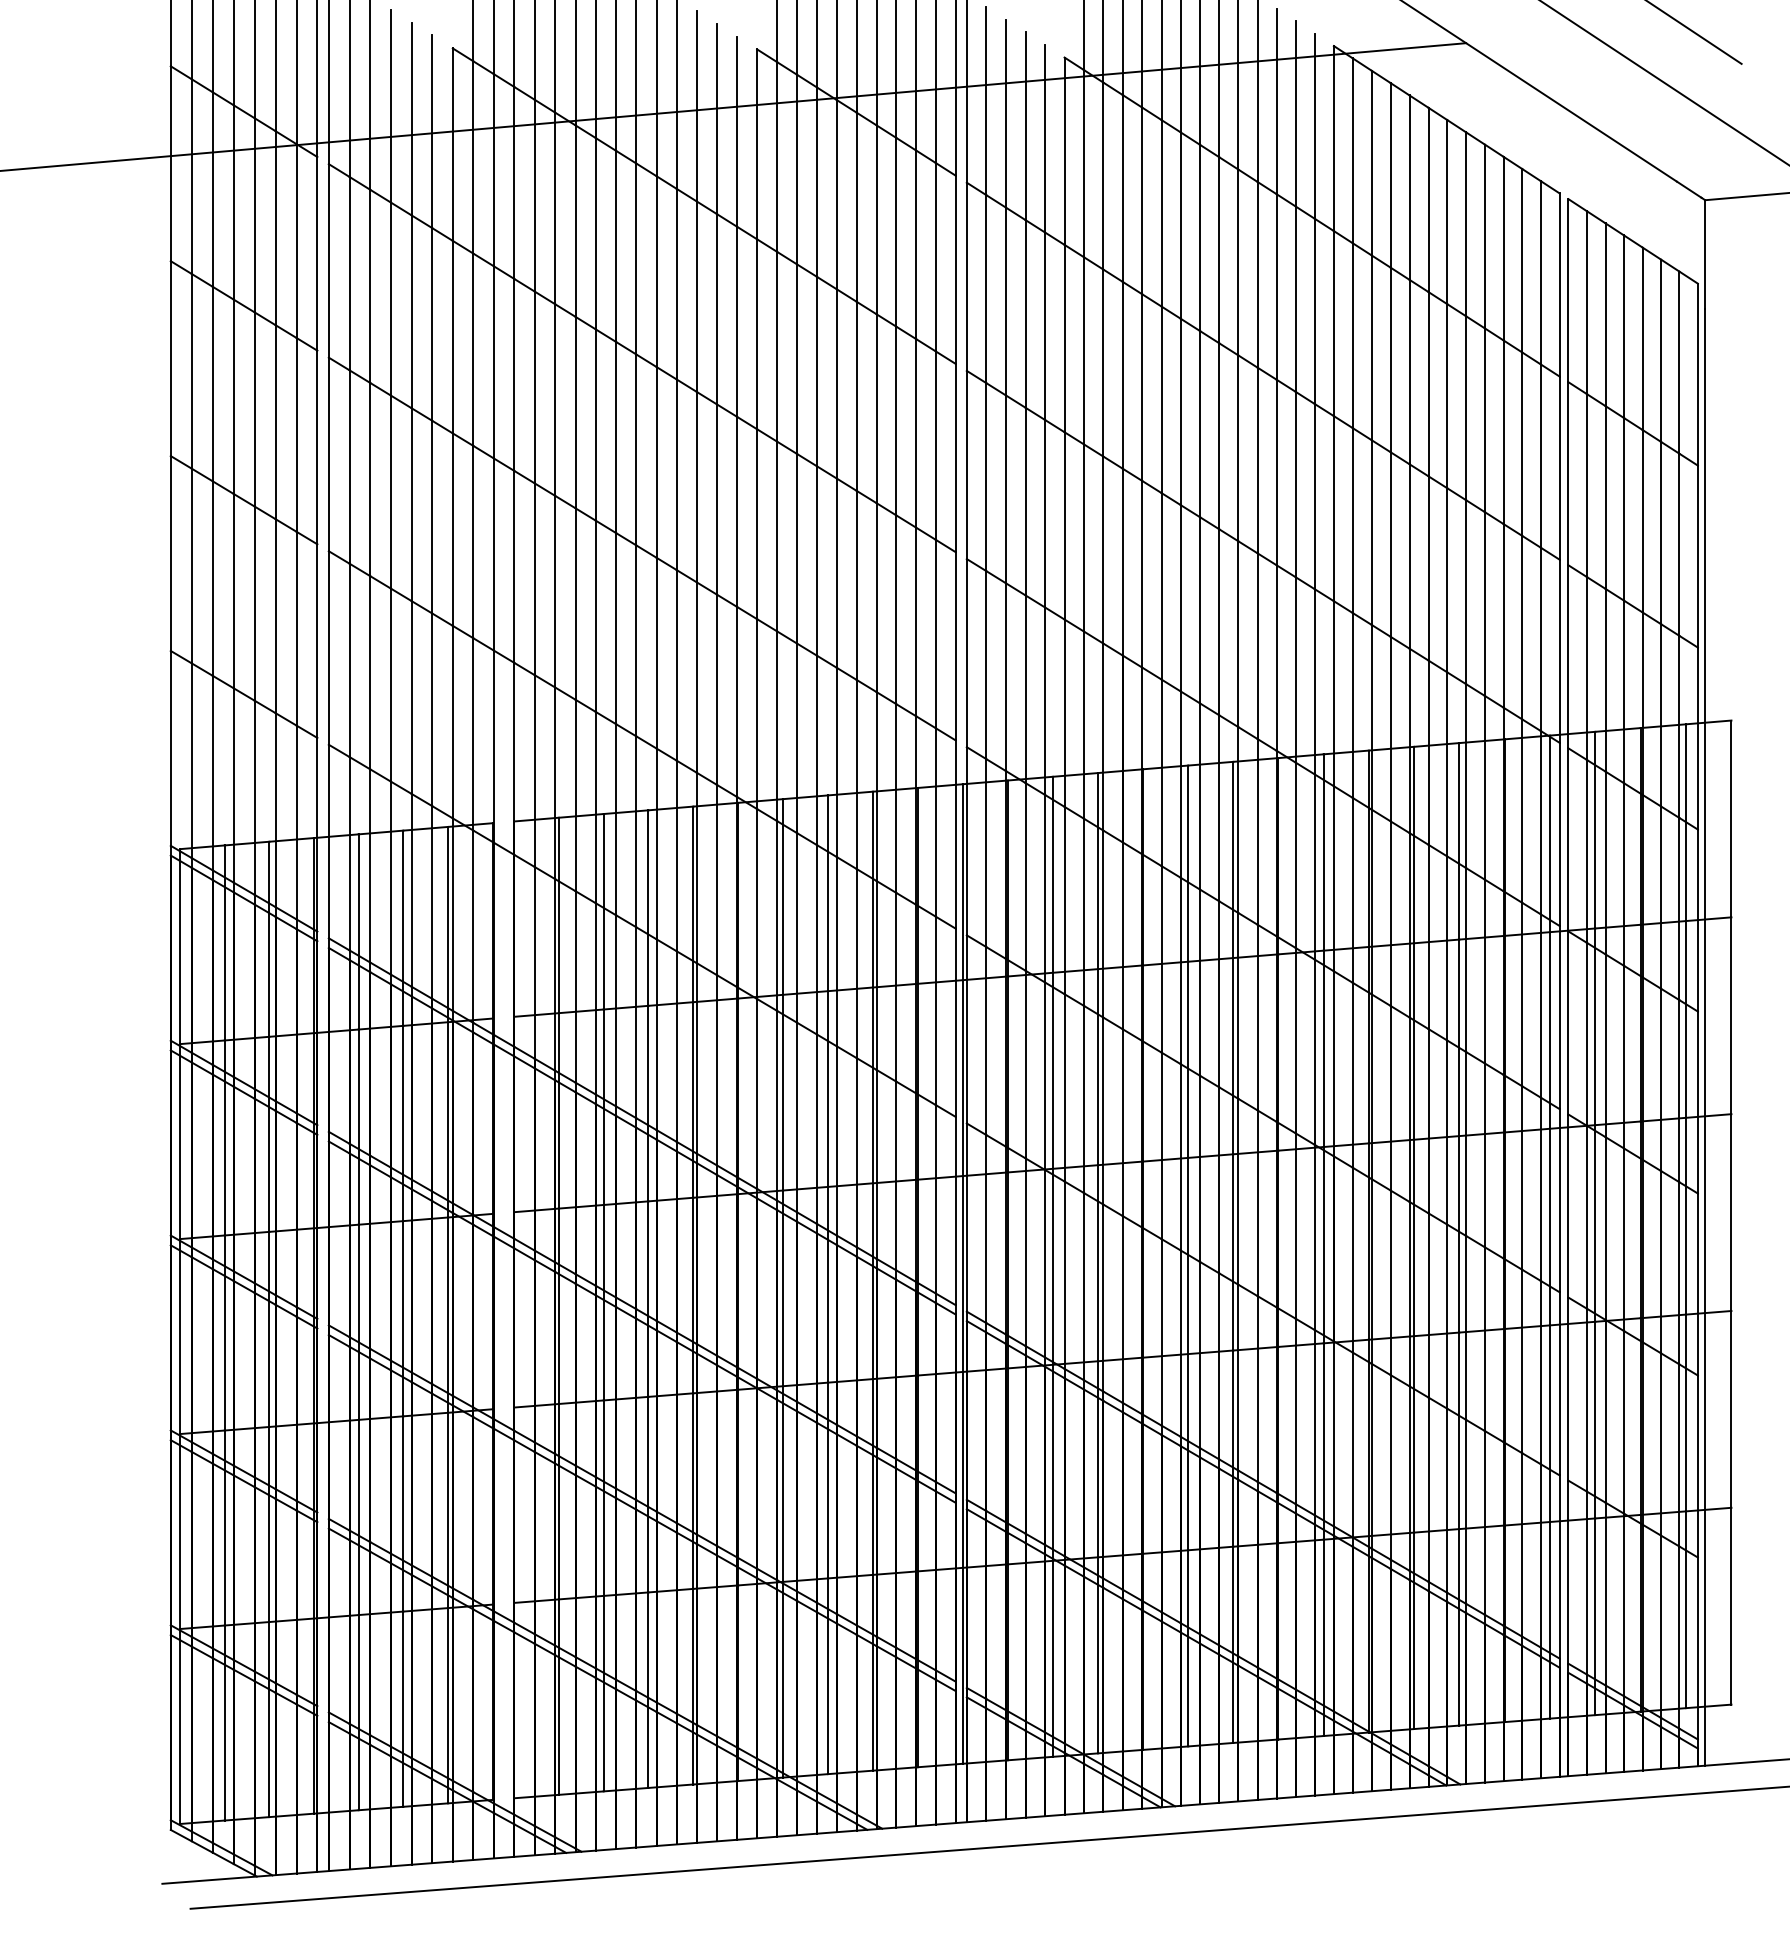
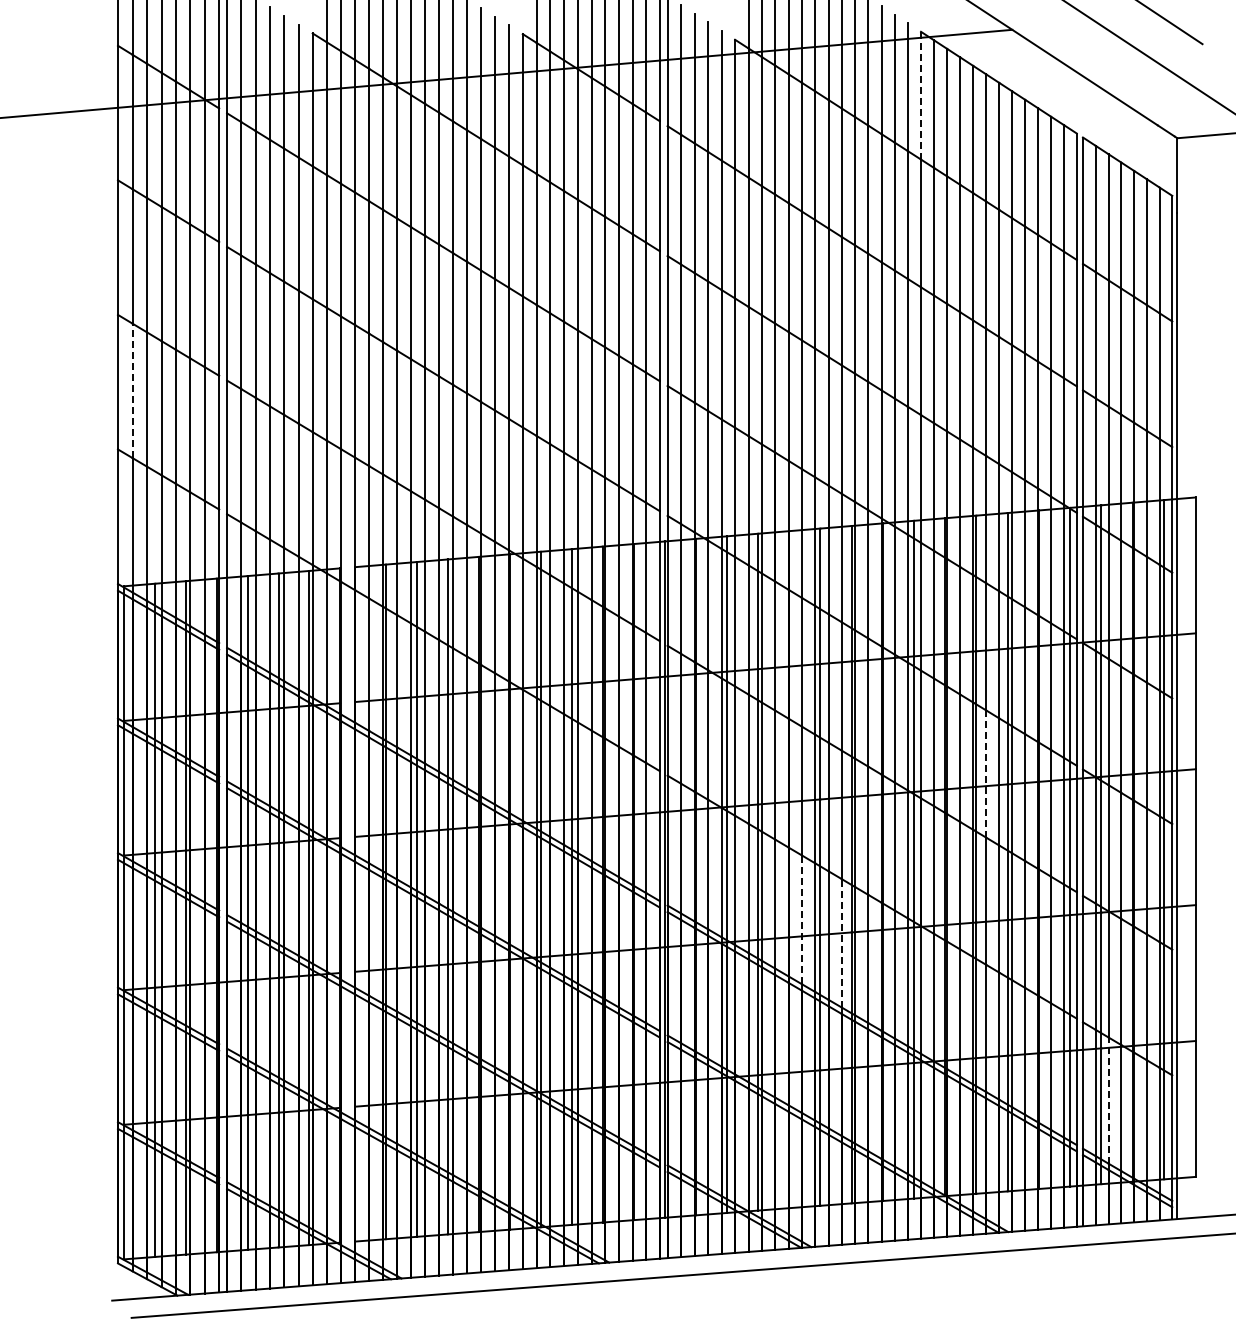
line: (1334, 138) -> (921, 95), solid -> dashed
line: (191, 565) -> (132, 390), solid -> dashed
line: (1428, 1121) -> (986, 774), solid -> dashed
line: (1162, 1331) -> (802, 919), solid -> dashed
line: (1218, 1365) -> (841, 942), solid -> dashed
line: (1605, 1593) -> (1108, 1100), solid -> dashed

